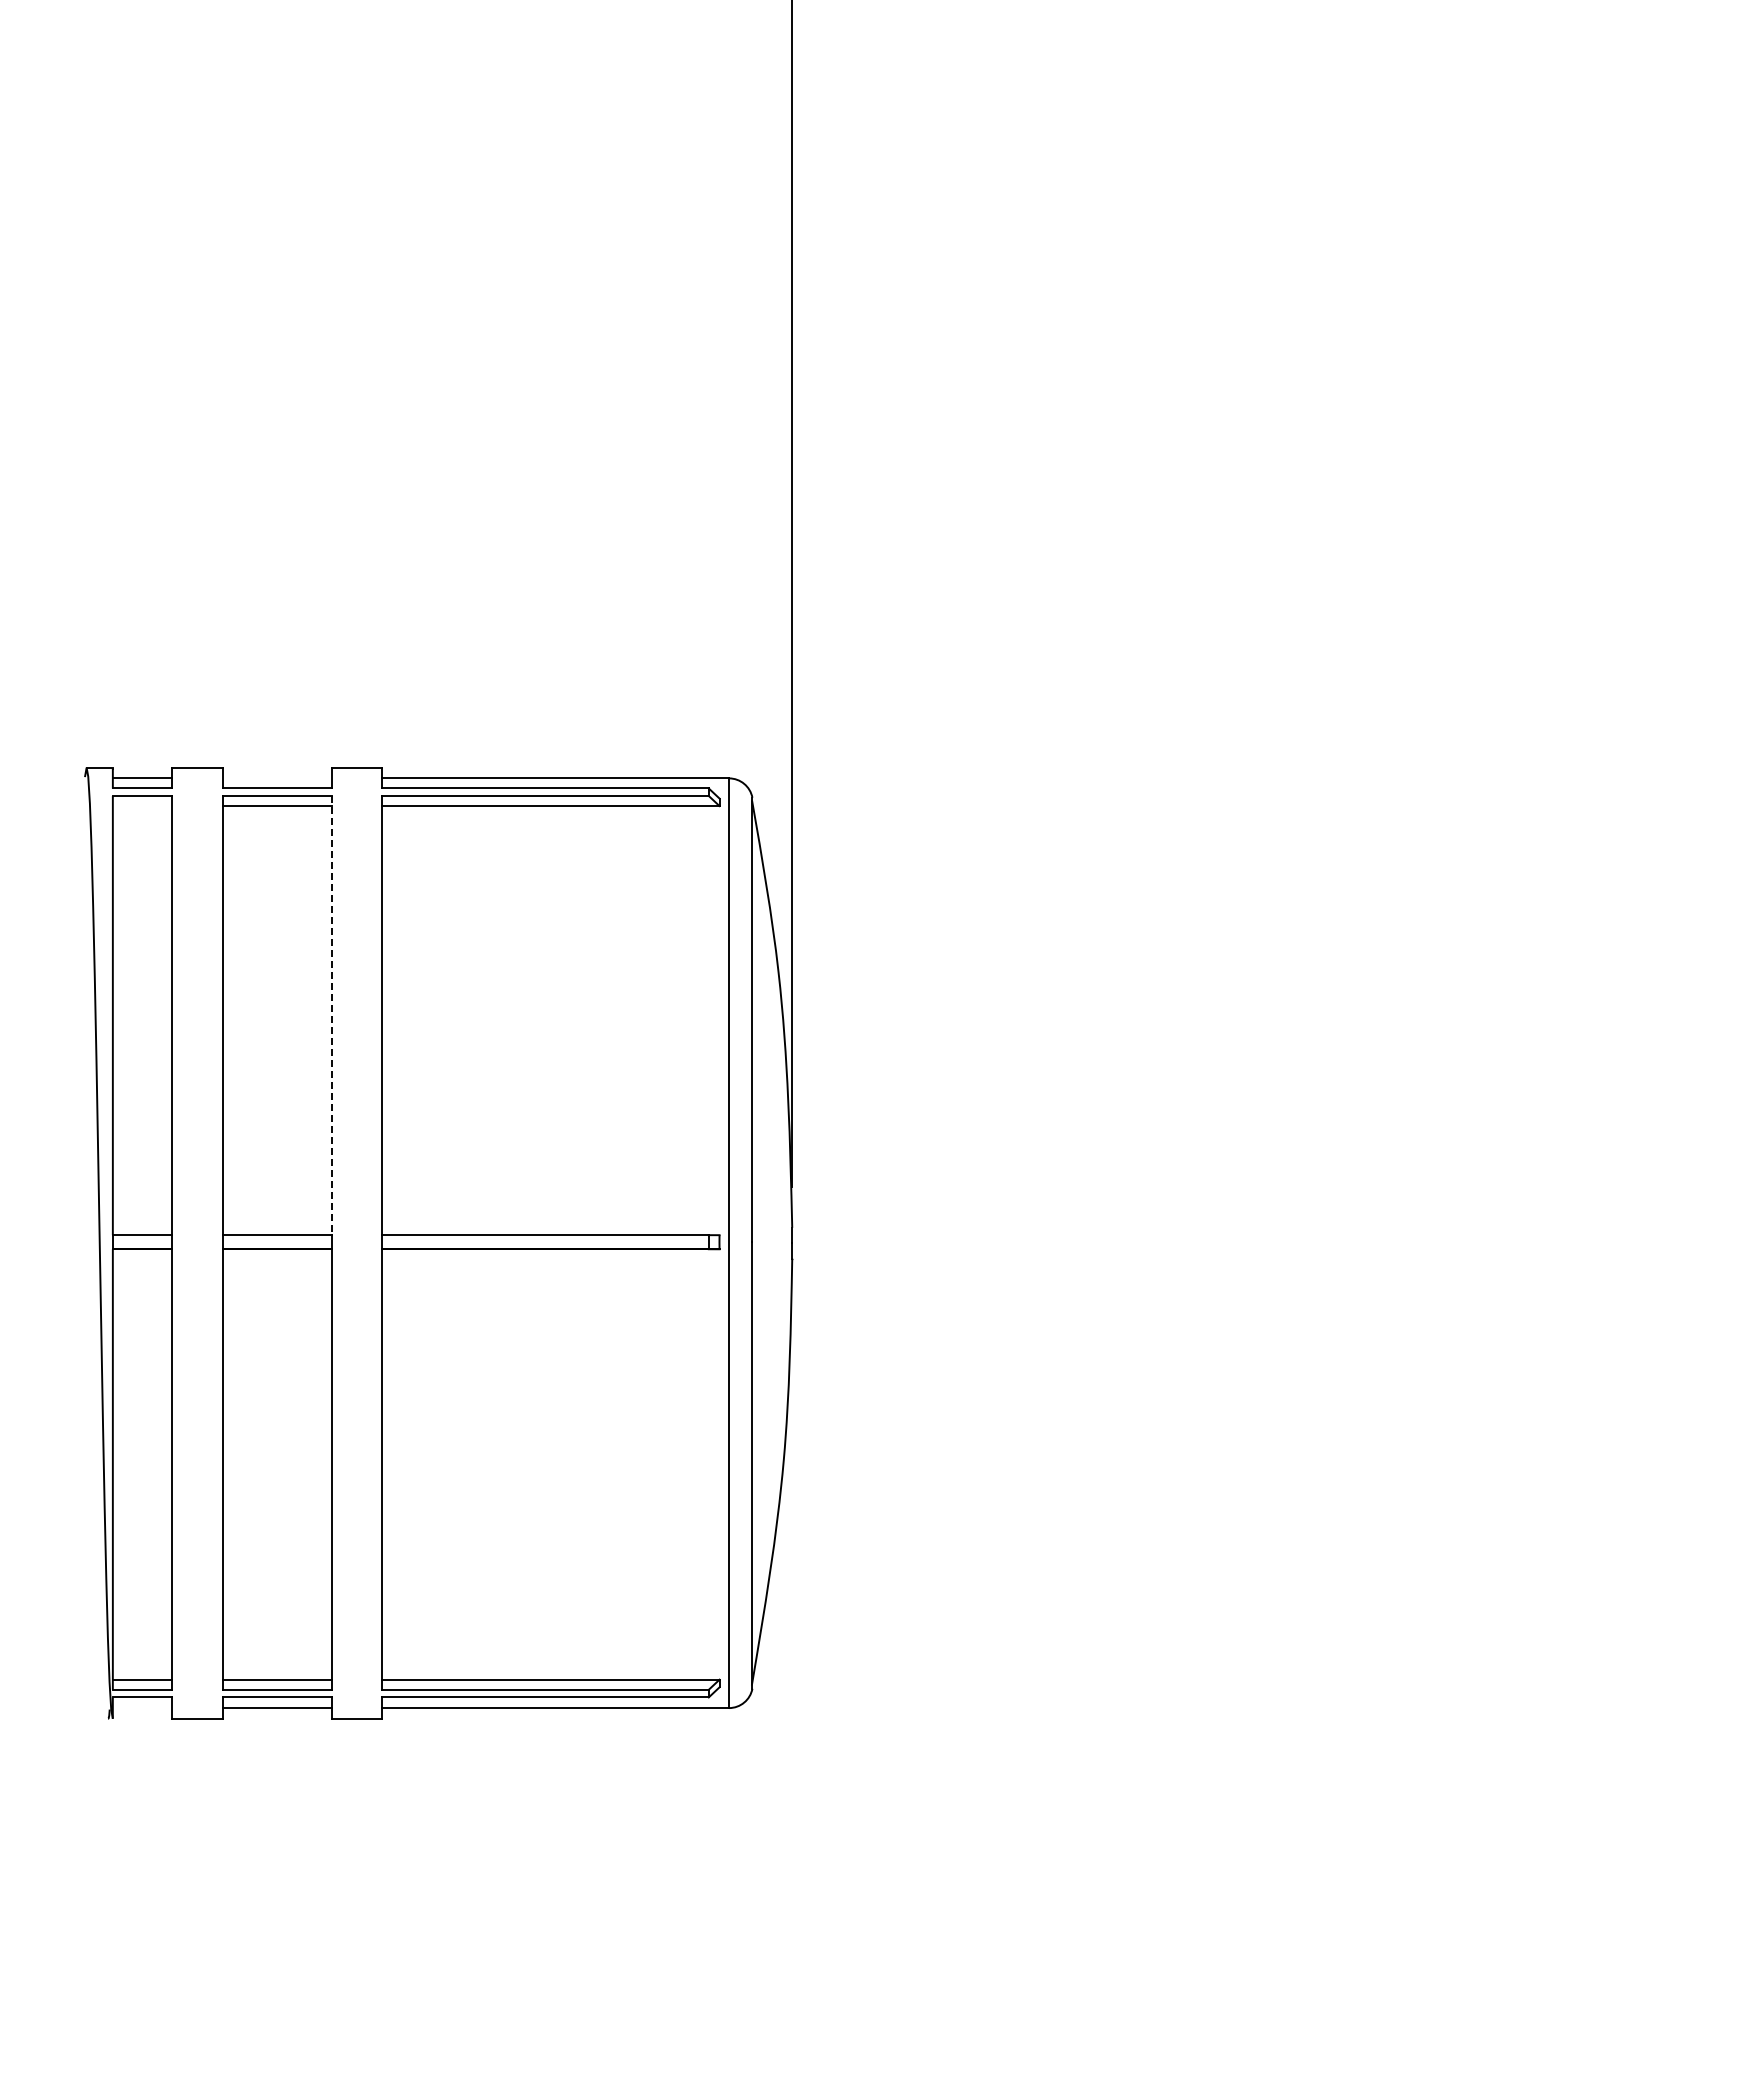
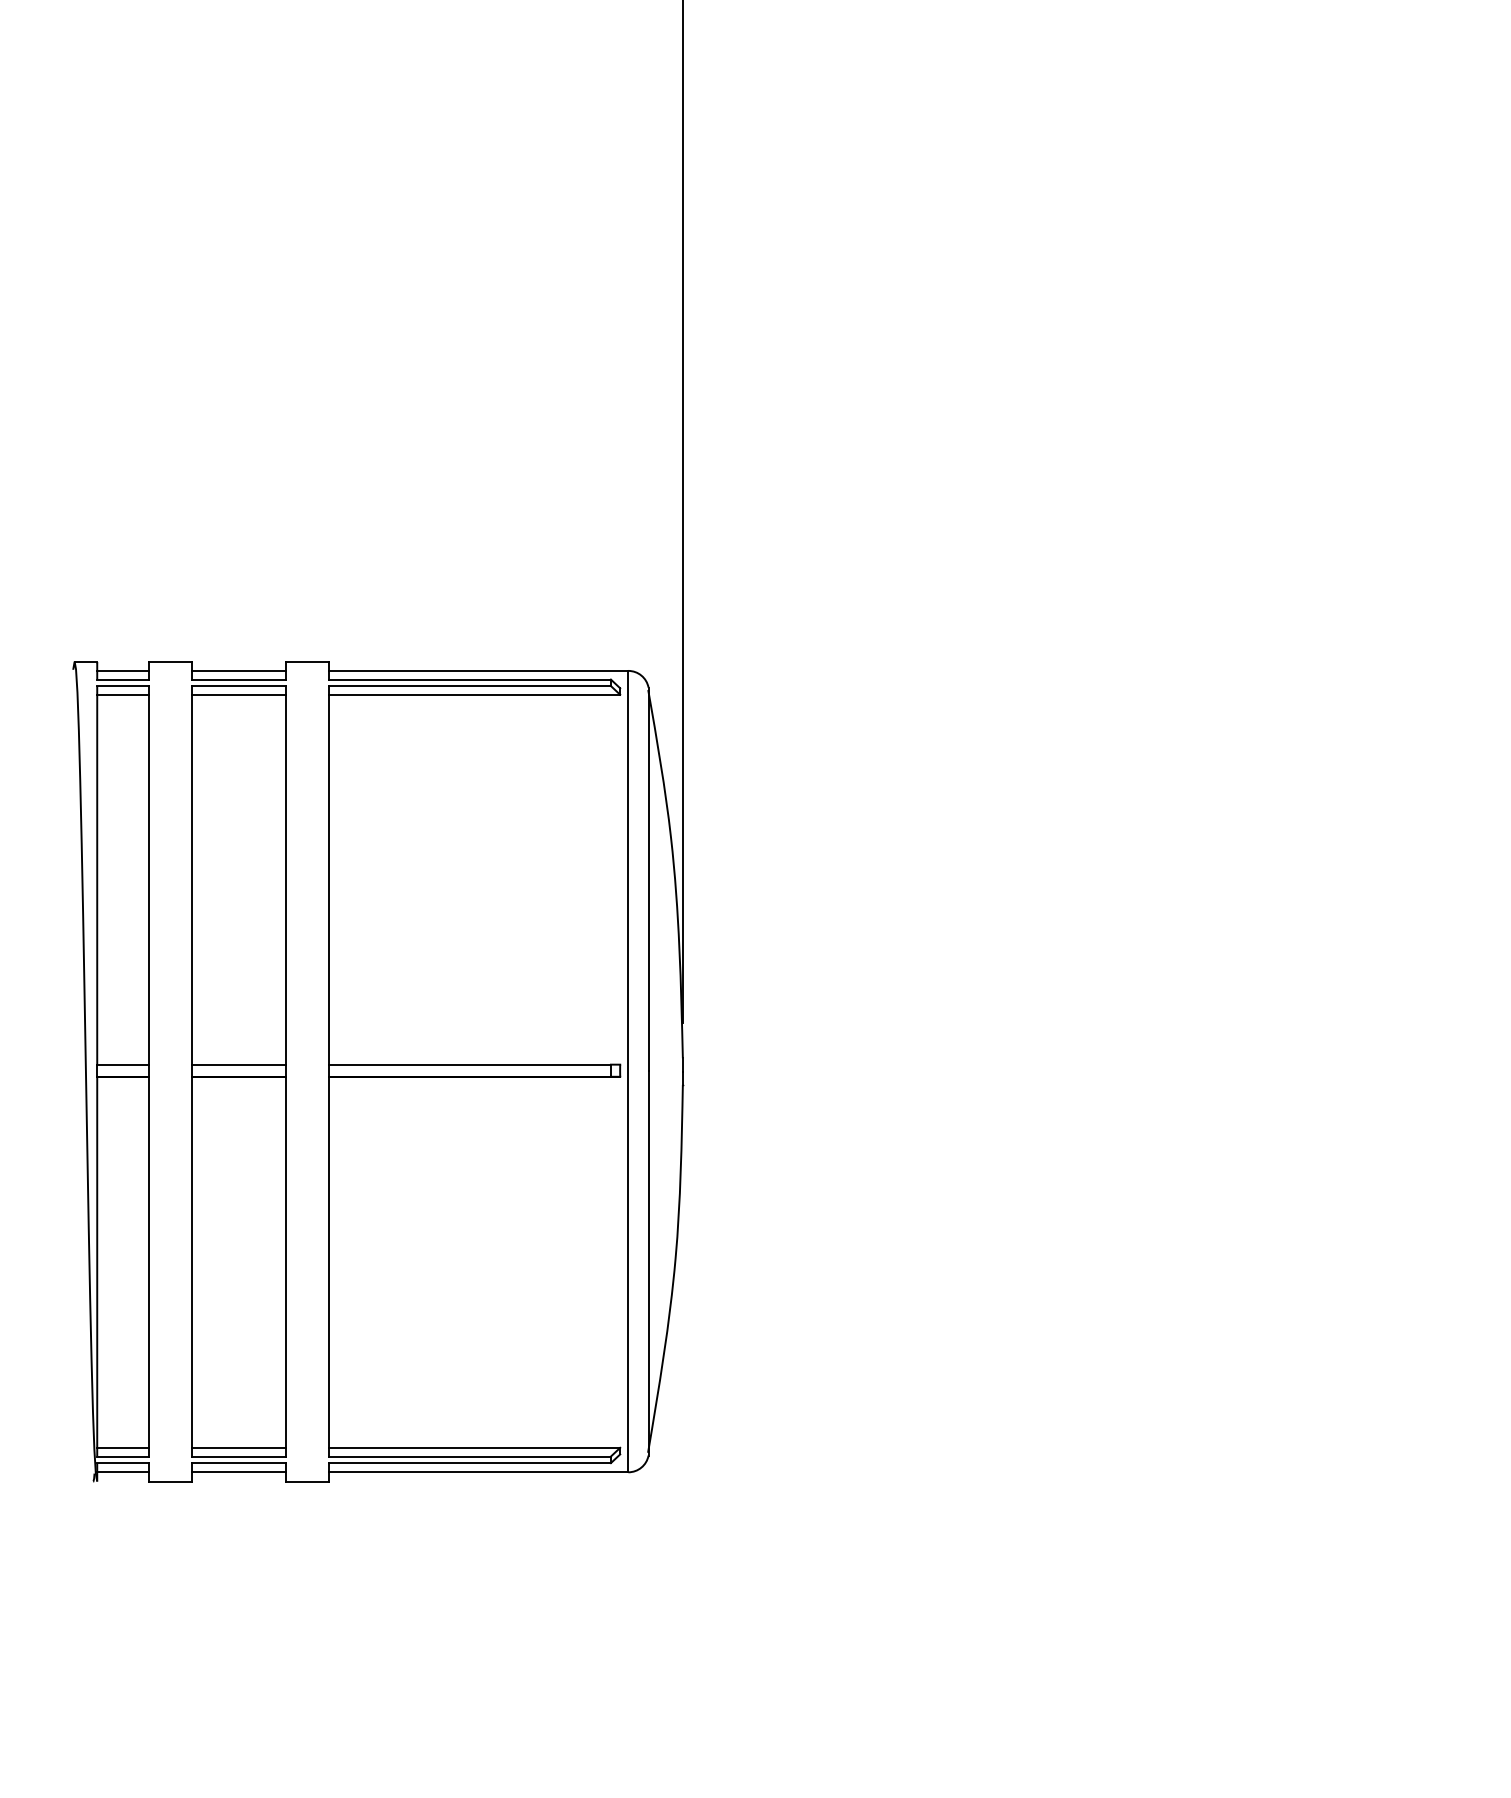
line: (277, 778) -> (239, 671), added
line: (142, 806) -> (122, 695), added
line: (332, 1015) -> (286, 875), dashed -> solid
line: (142, 1708) -> (122, 1472), added

